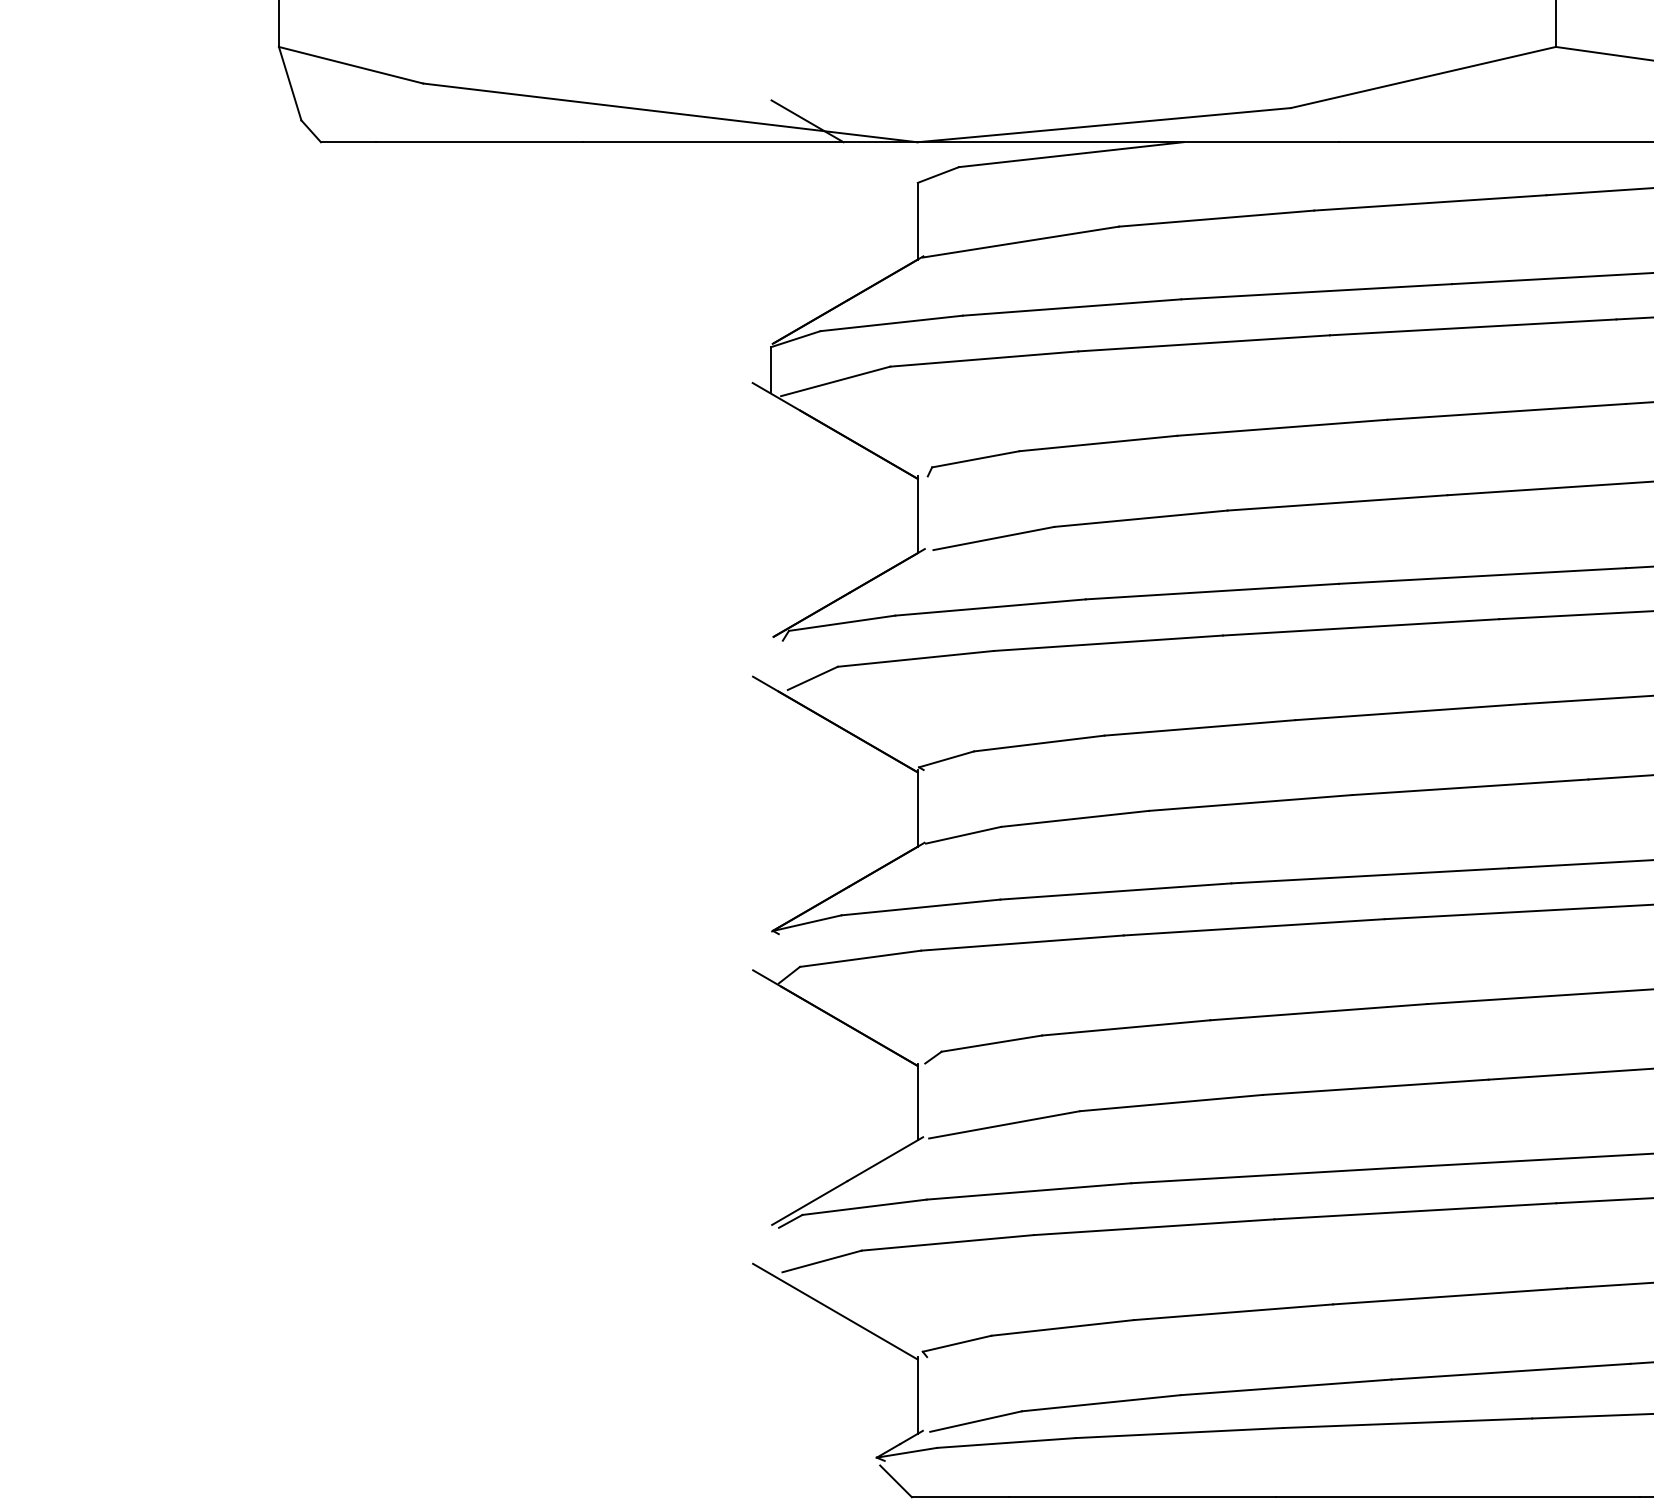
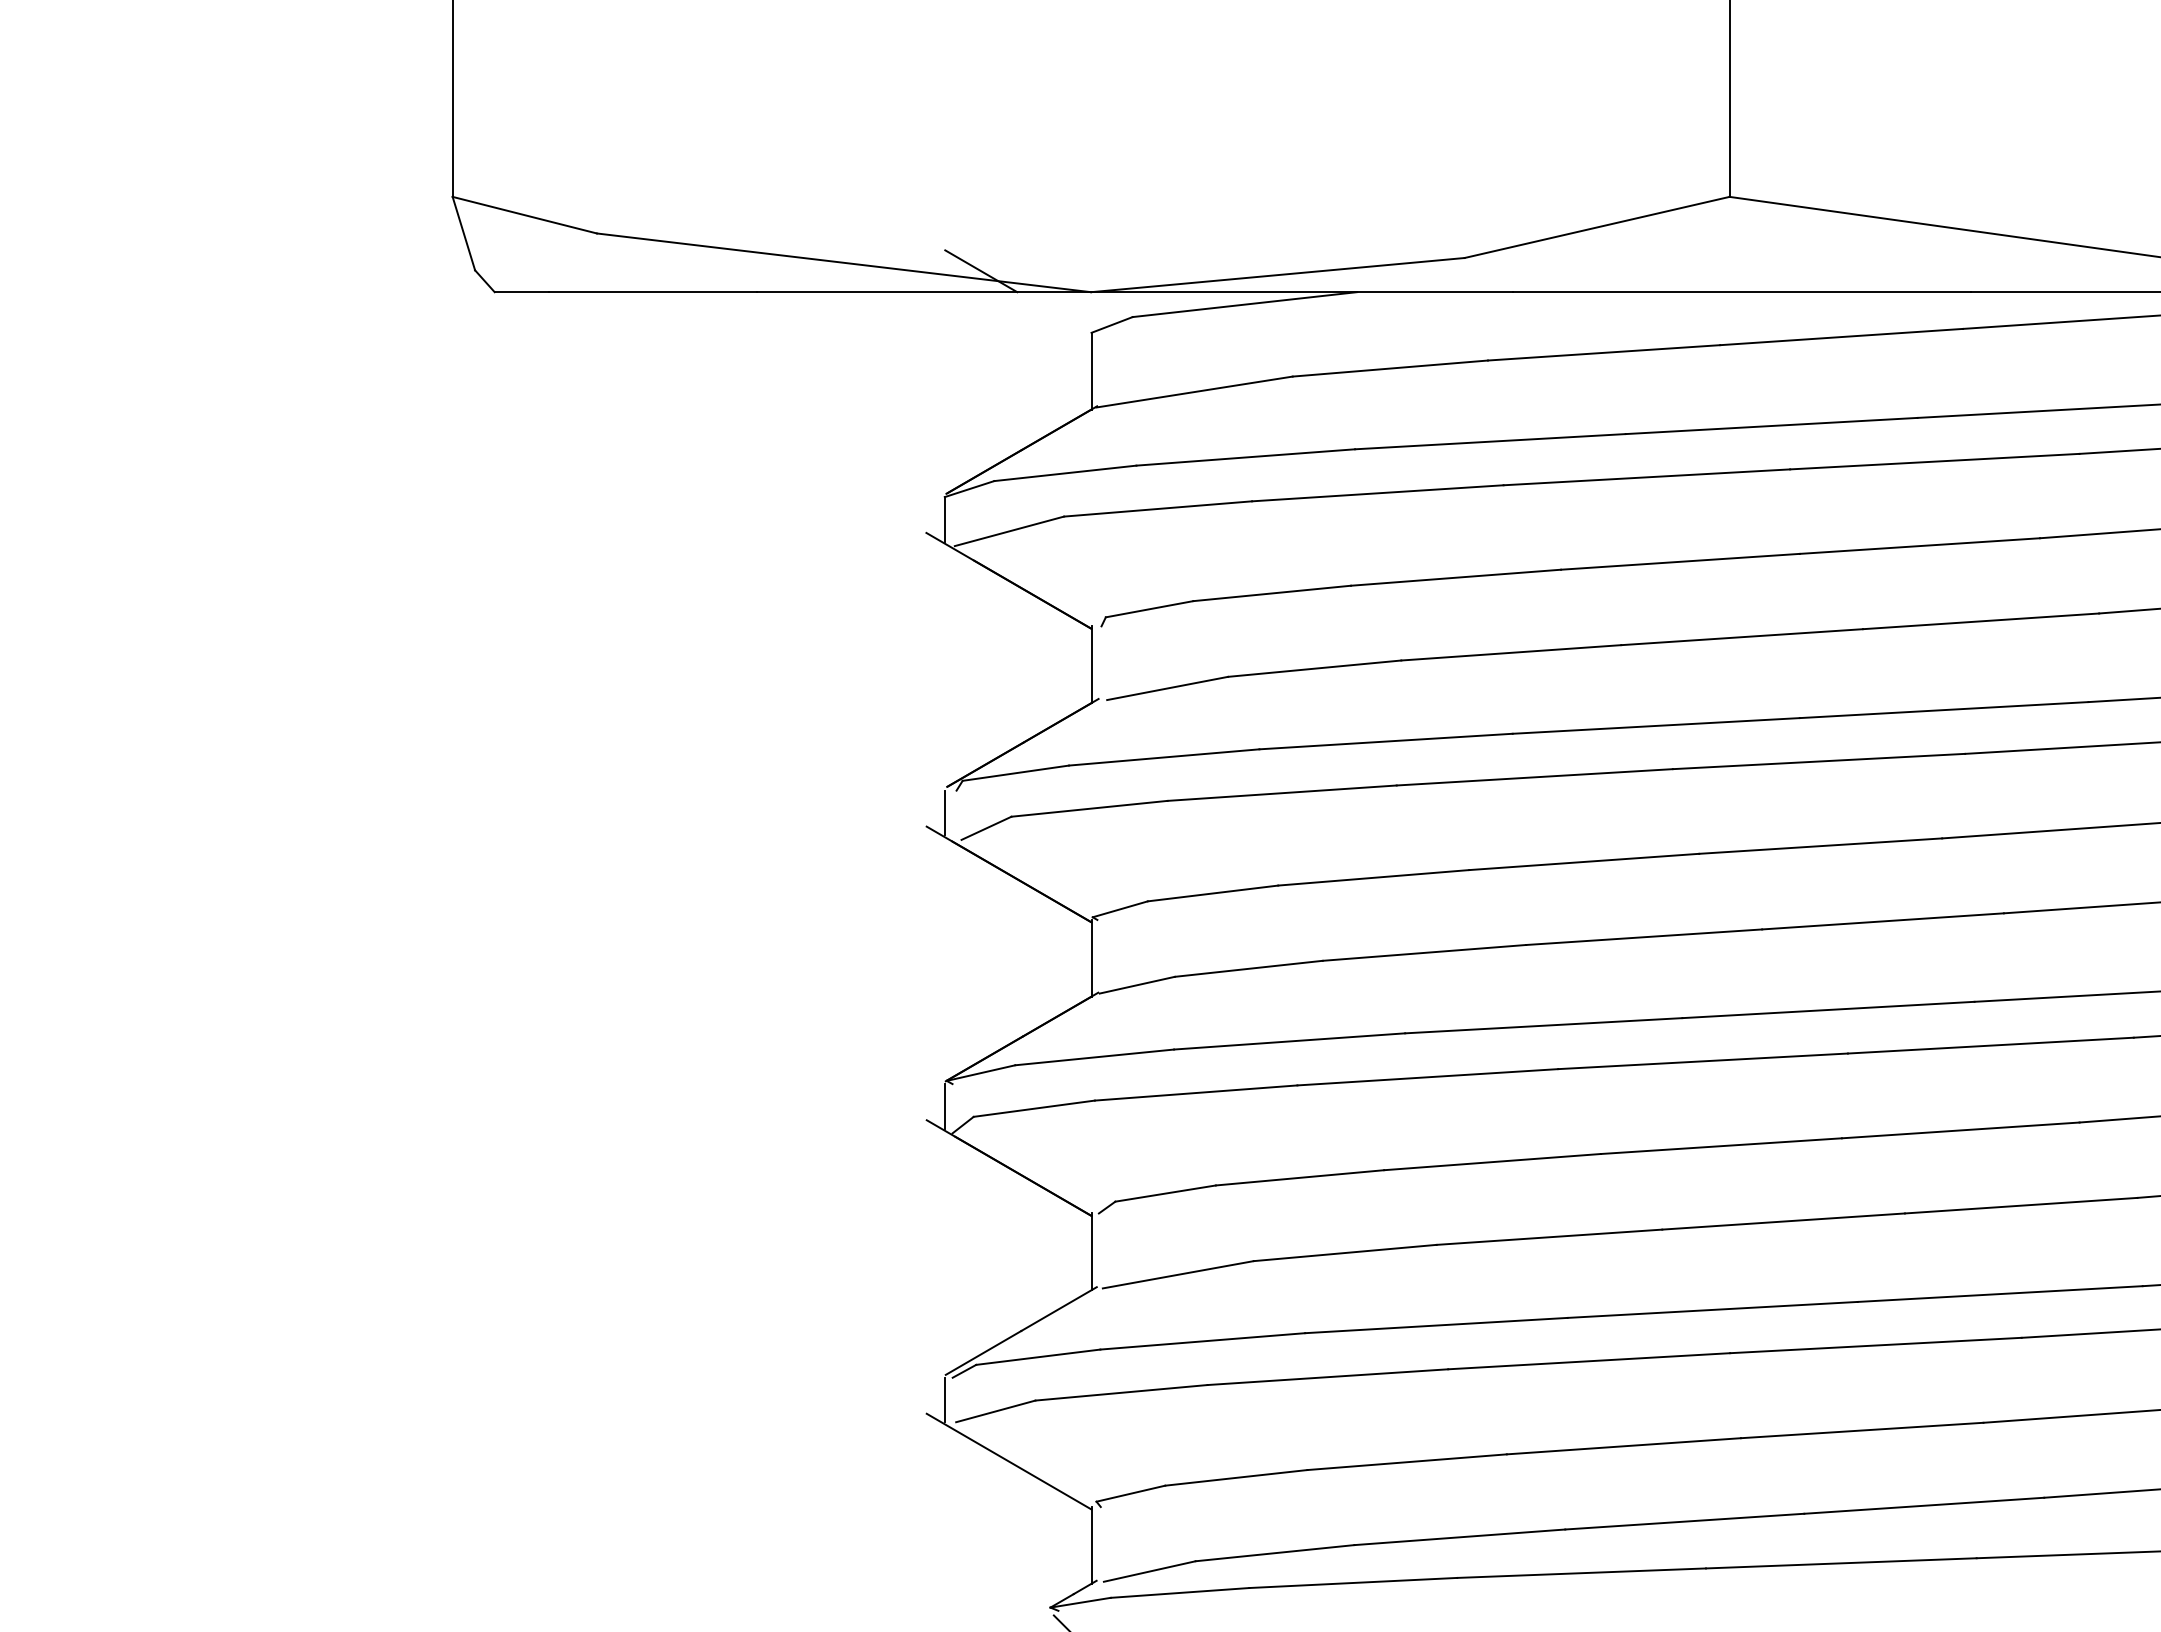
line: (770, 662) -> (944, 812), added
line: (770, 956) -> (944, 1106), added
line: (770, 1249) -> (944, 1399), added

